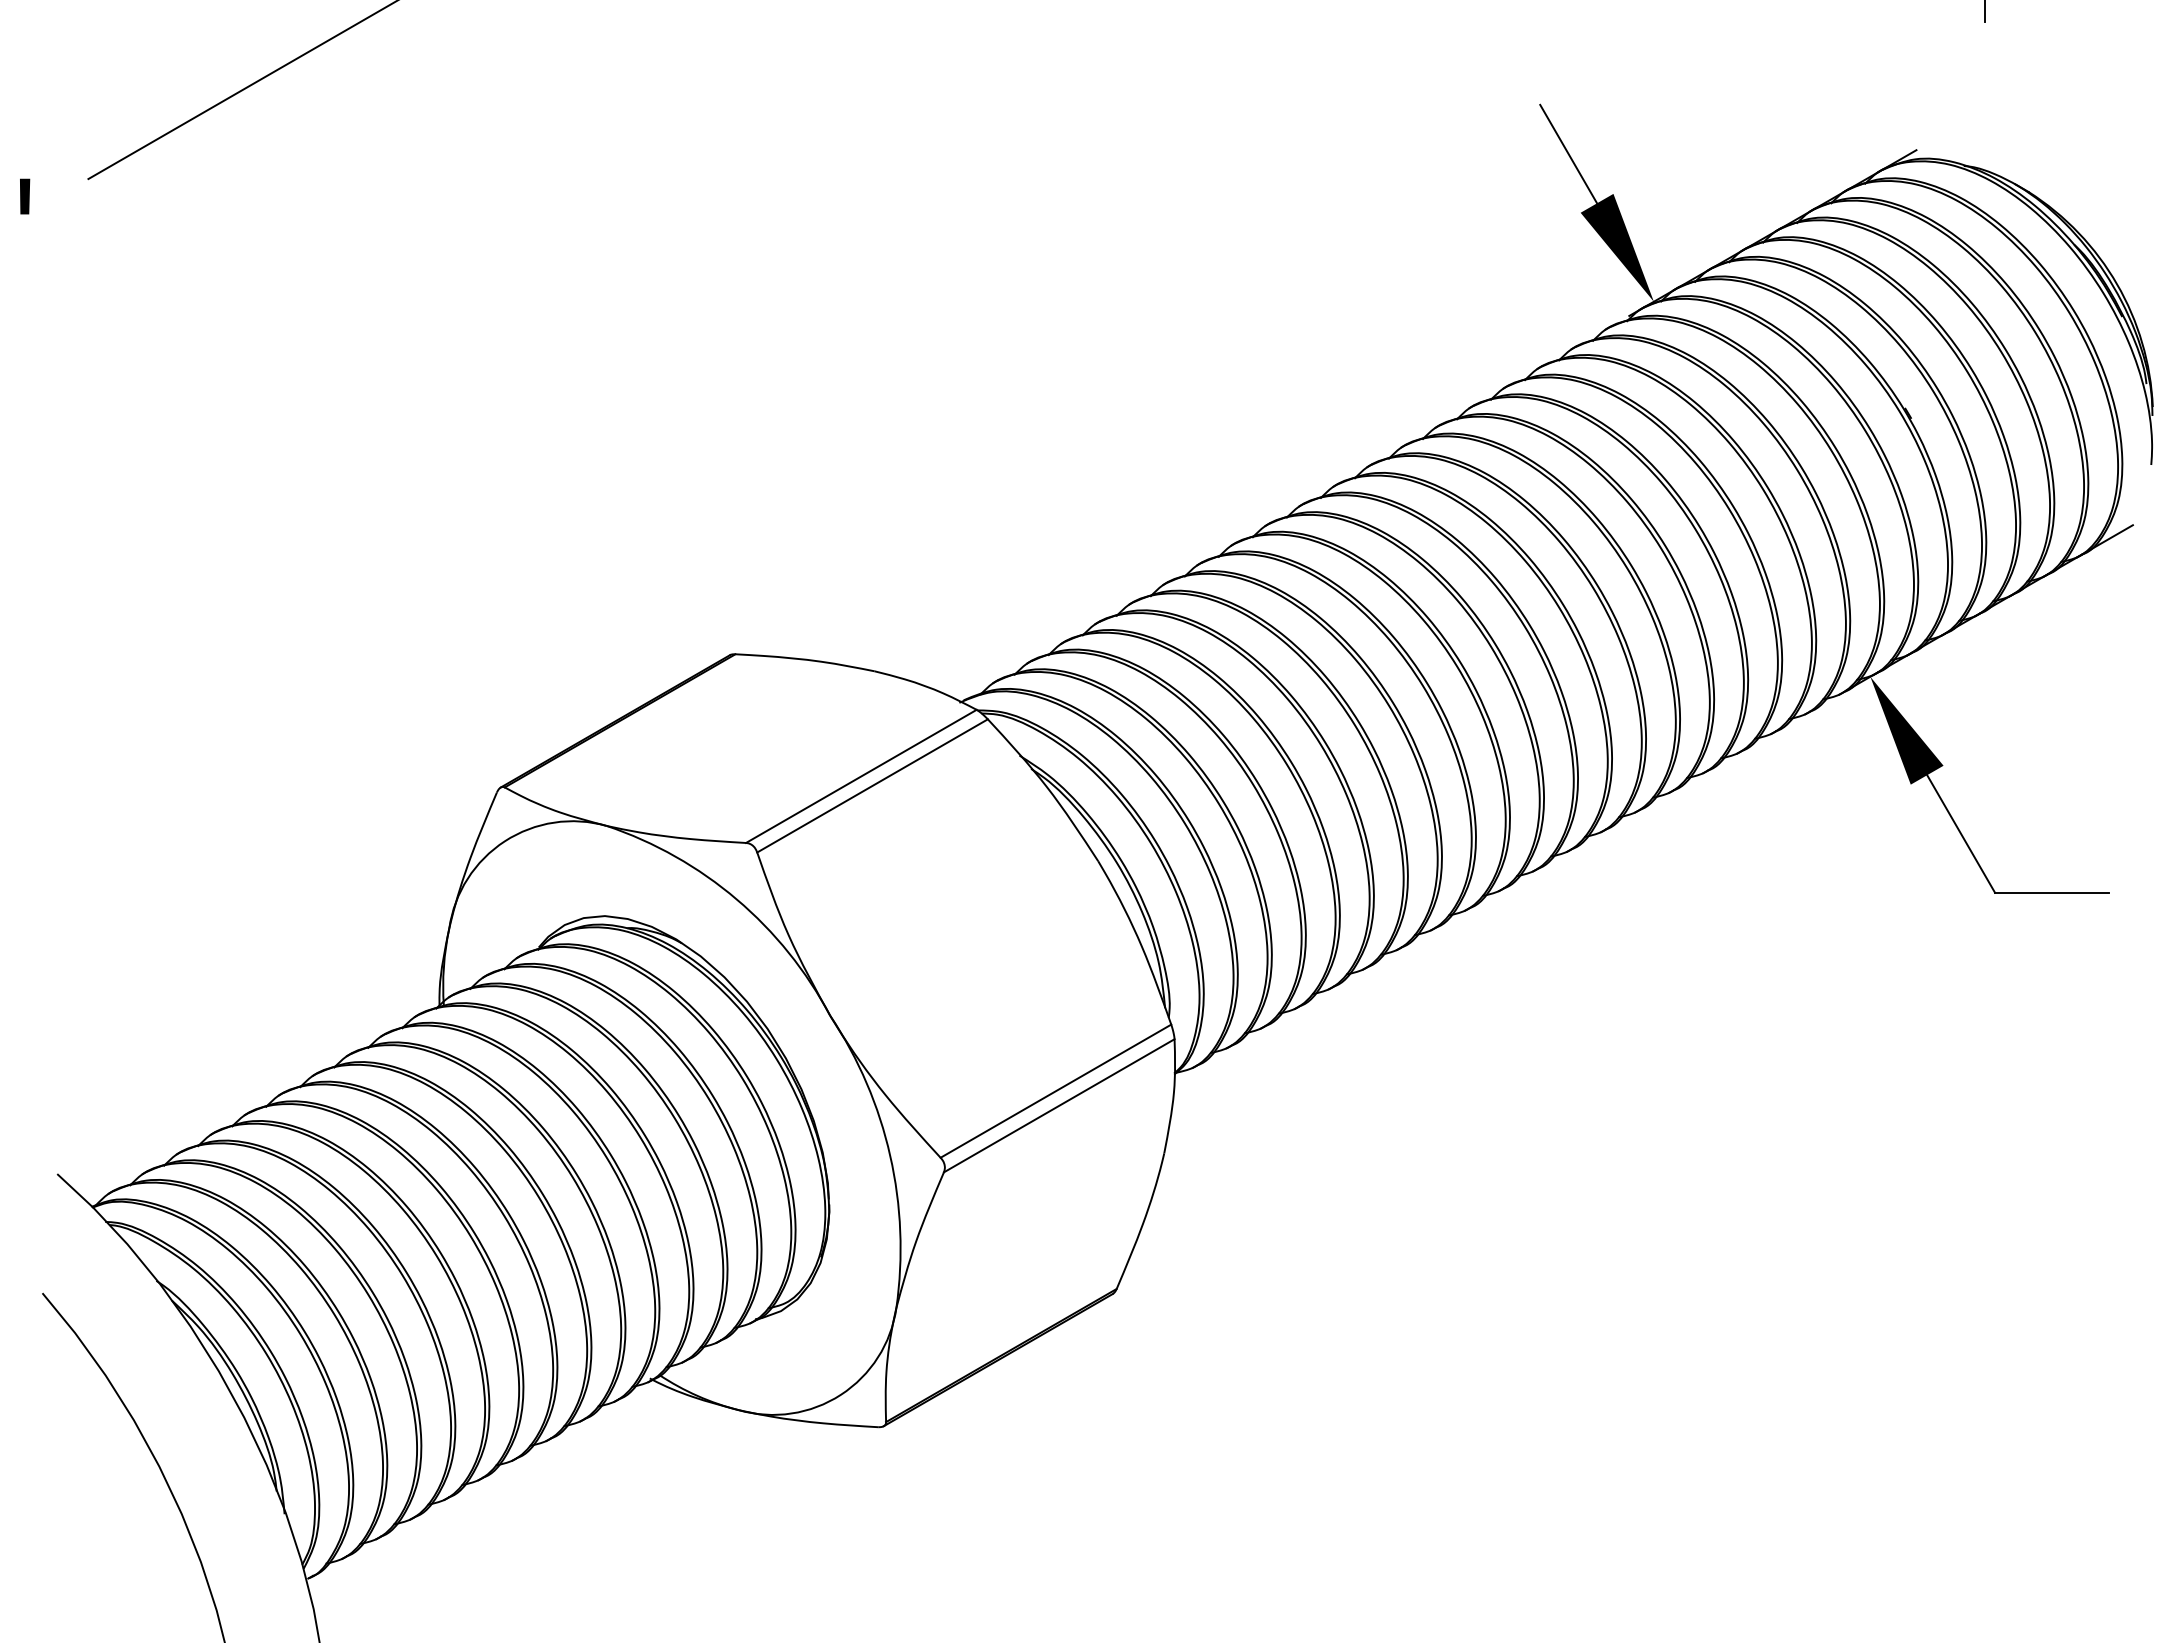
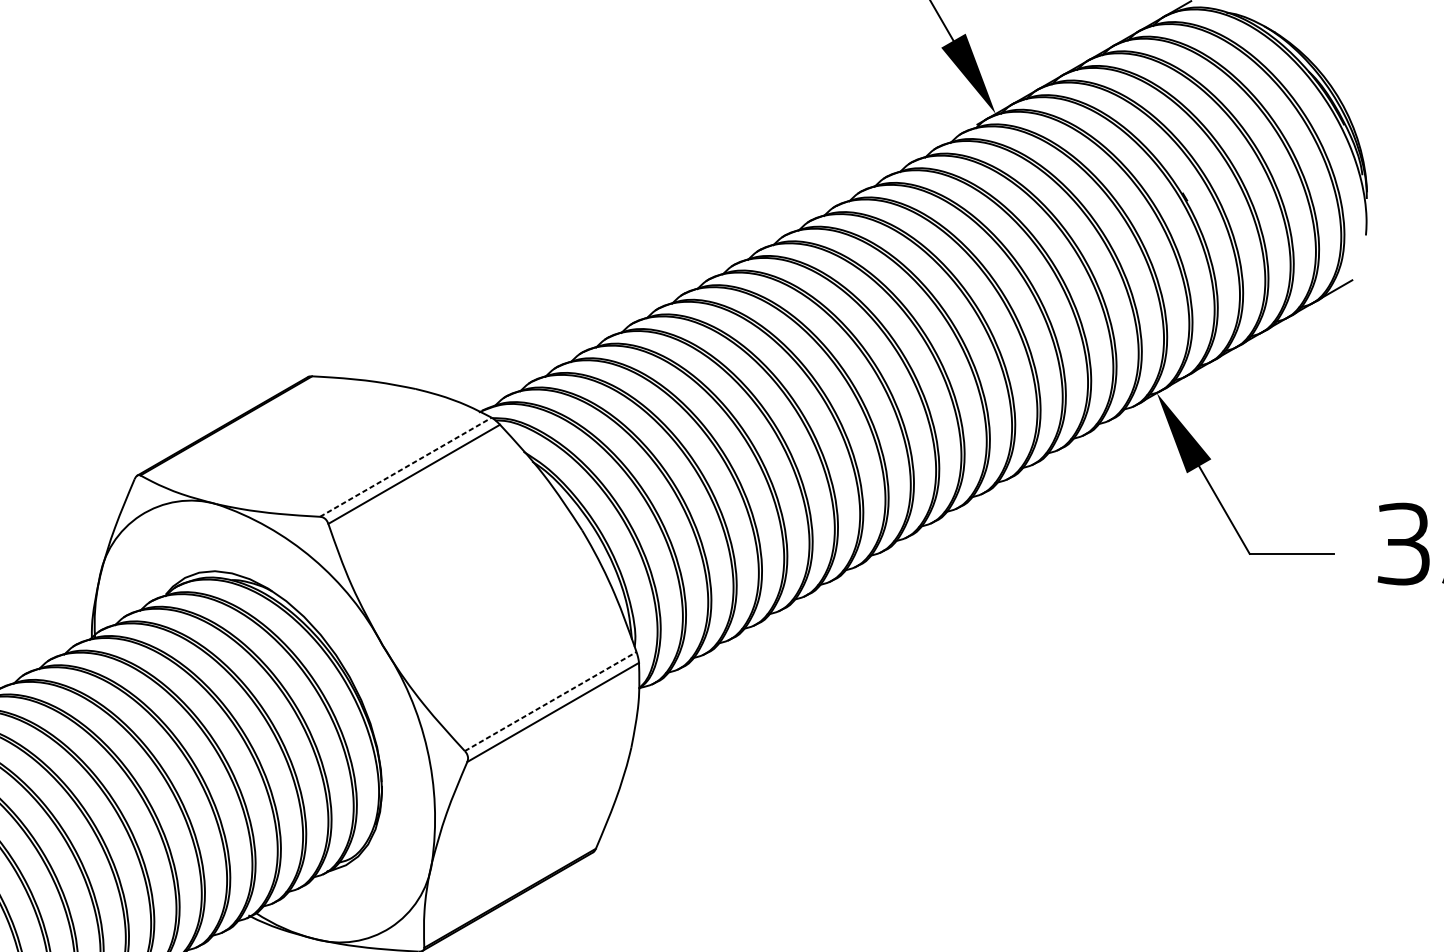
line: (861, 776) -> (405, 467), solid -> dashed
line: (1056, 1090) -> (551, 701), solid -> dashed

